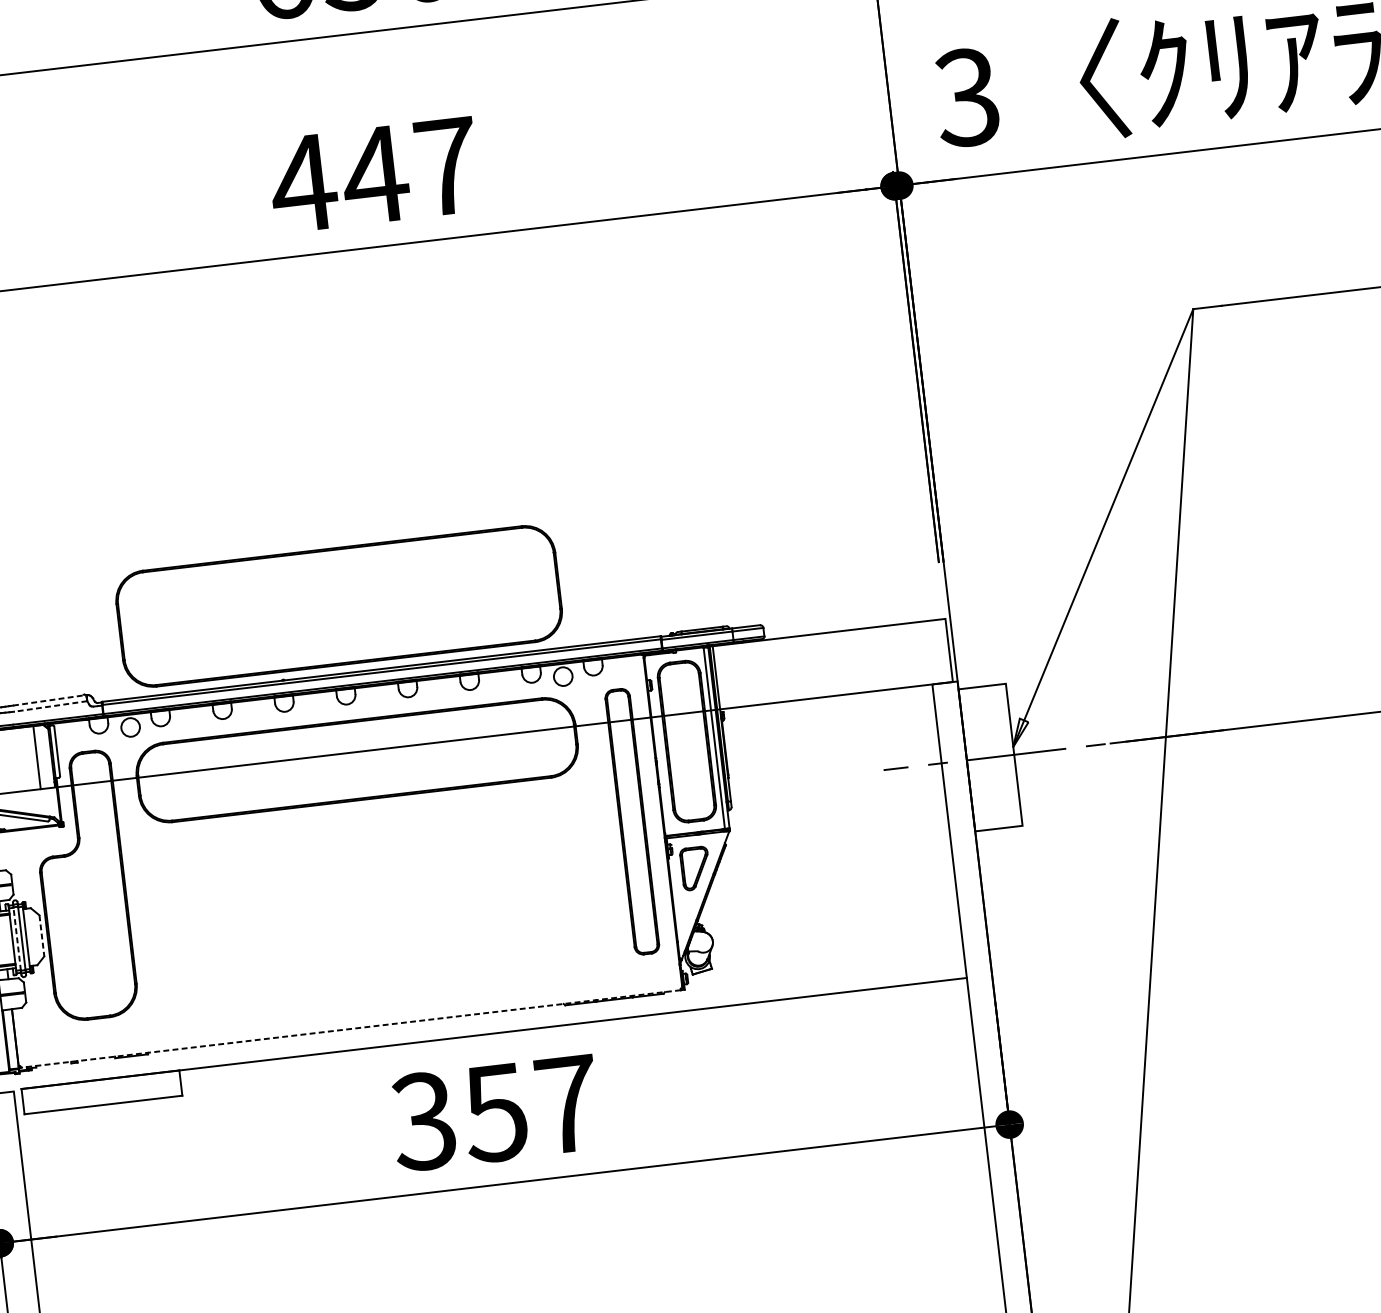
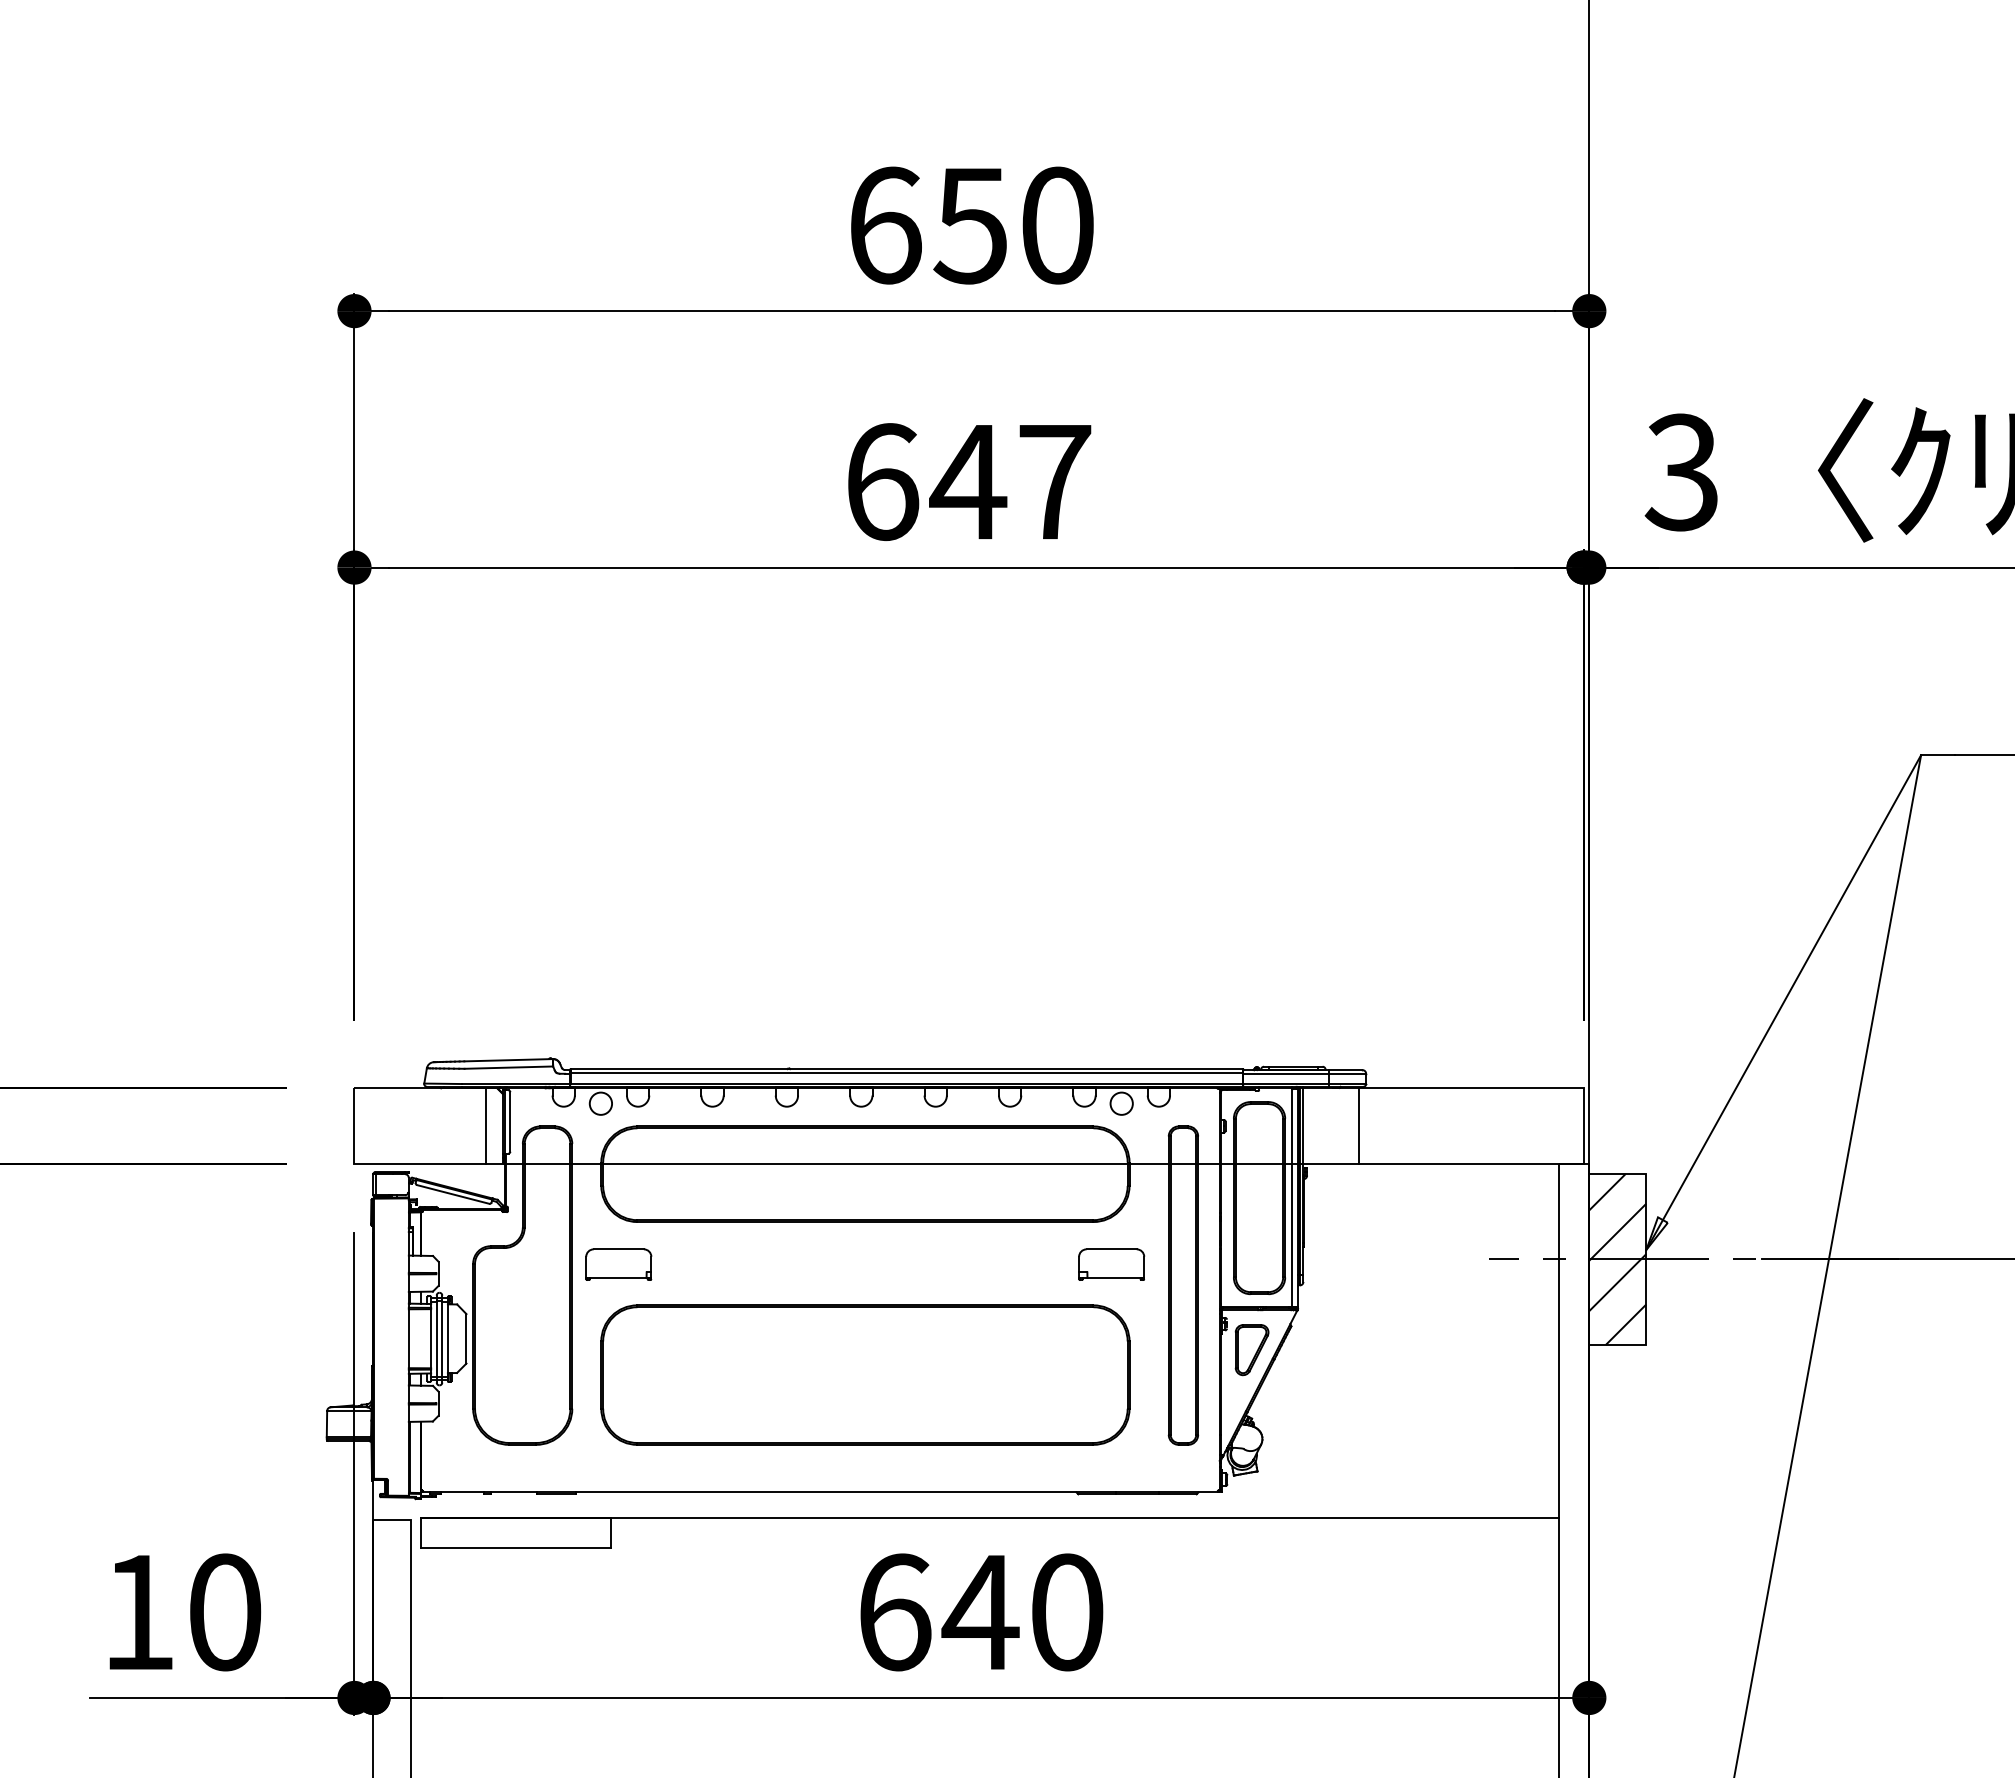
text: (303, 184) -> (881, 482), 447 -> 647
part: (339, 605) -> (865, 1374), moved
line: (763, 672) -> (1359, 1126), added
line: (50, 700) -> (509, 1060), dashed -> solid
line: (50, 706) -> (508, 1067), dashed -> solid
hatch: (990, 756) -> (1617, 1258), added
part: (570, 811) -> (1111, 1264), added
part: (160, 859) -> (618, 1264), added
line: (41, 935) -> (466, 1338), dashed -> solid
line: (16, 938) -> (436, 1338), dashed -> solid
line: (350, 1029) -> (819, 1492), dashed -> solid
text: (494, 1113) -> (979, 1612), 357 -> 640

